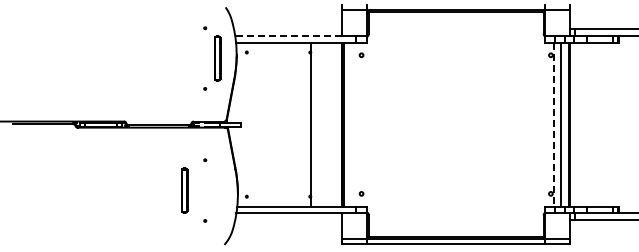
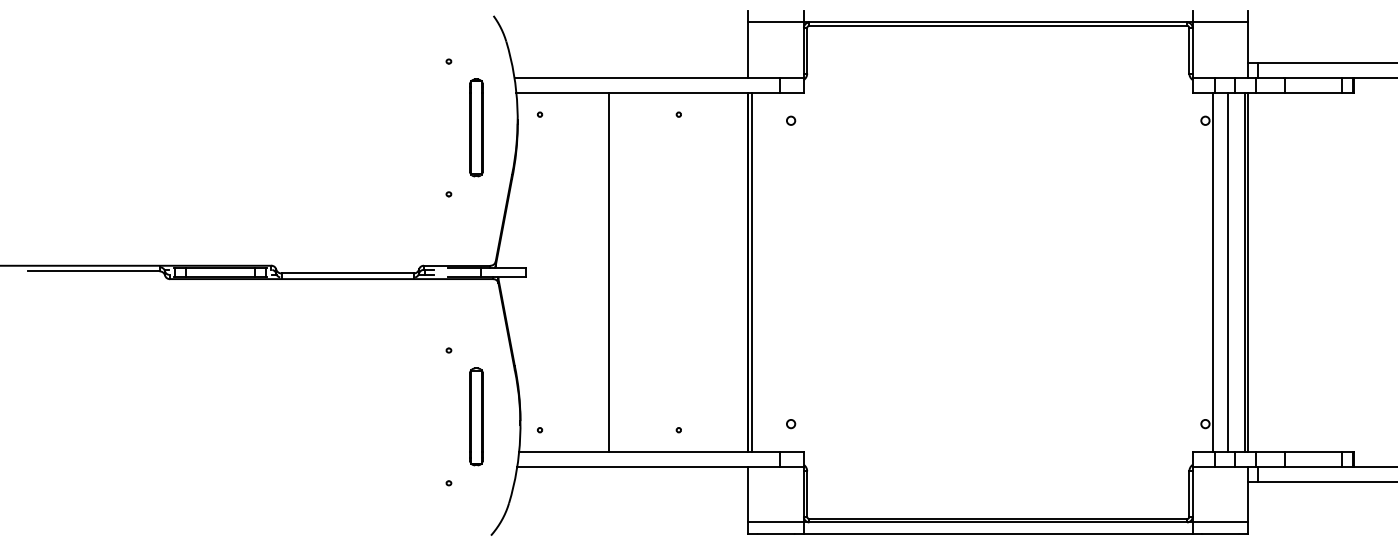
line: (288, 35) -> (631, 77), dashed -> solid
line: (310, 124) -> (609, 272), moved
line: (554, 124) -> (1213, 272), dashed -> solid
part: (184, 190) -> (475, 416), moved

